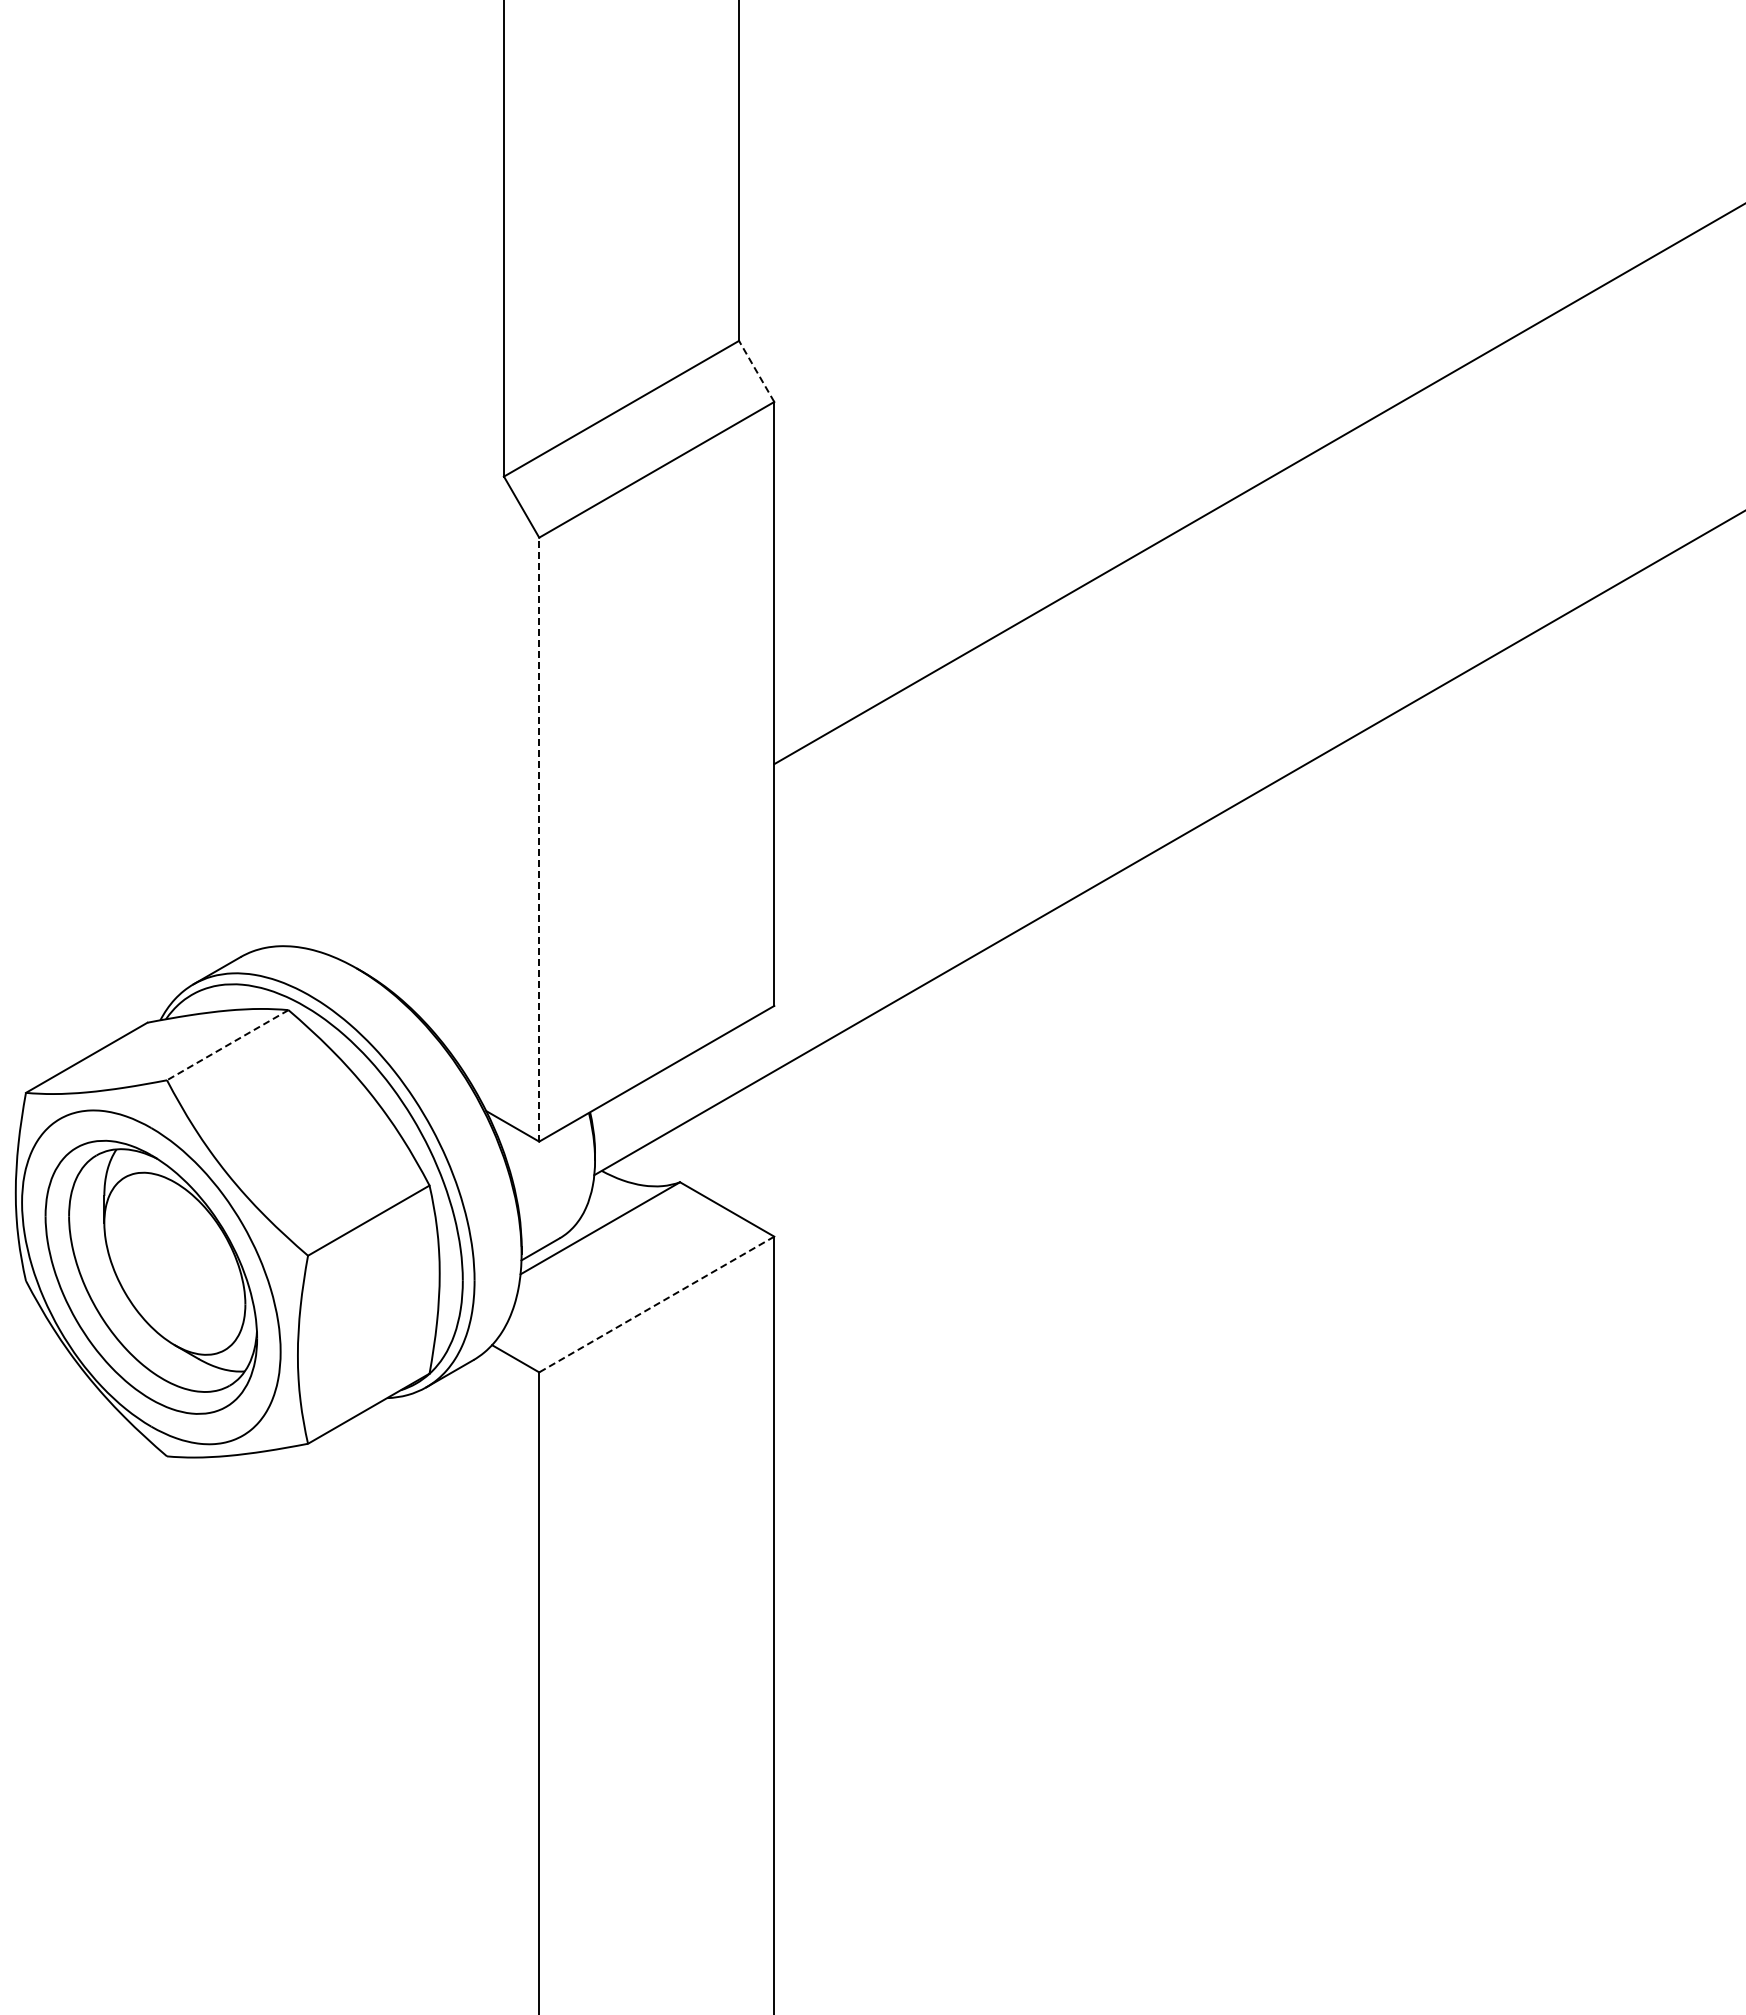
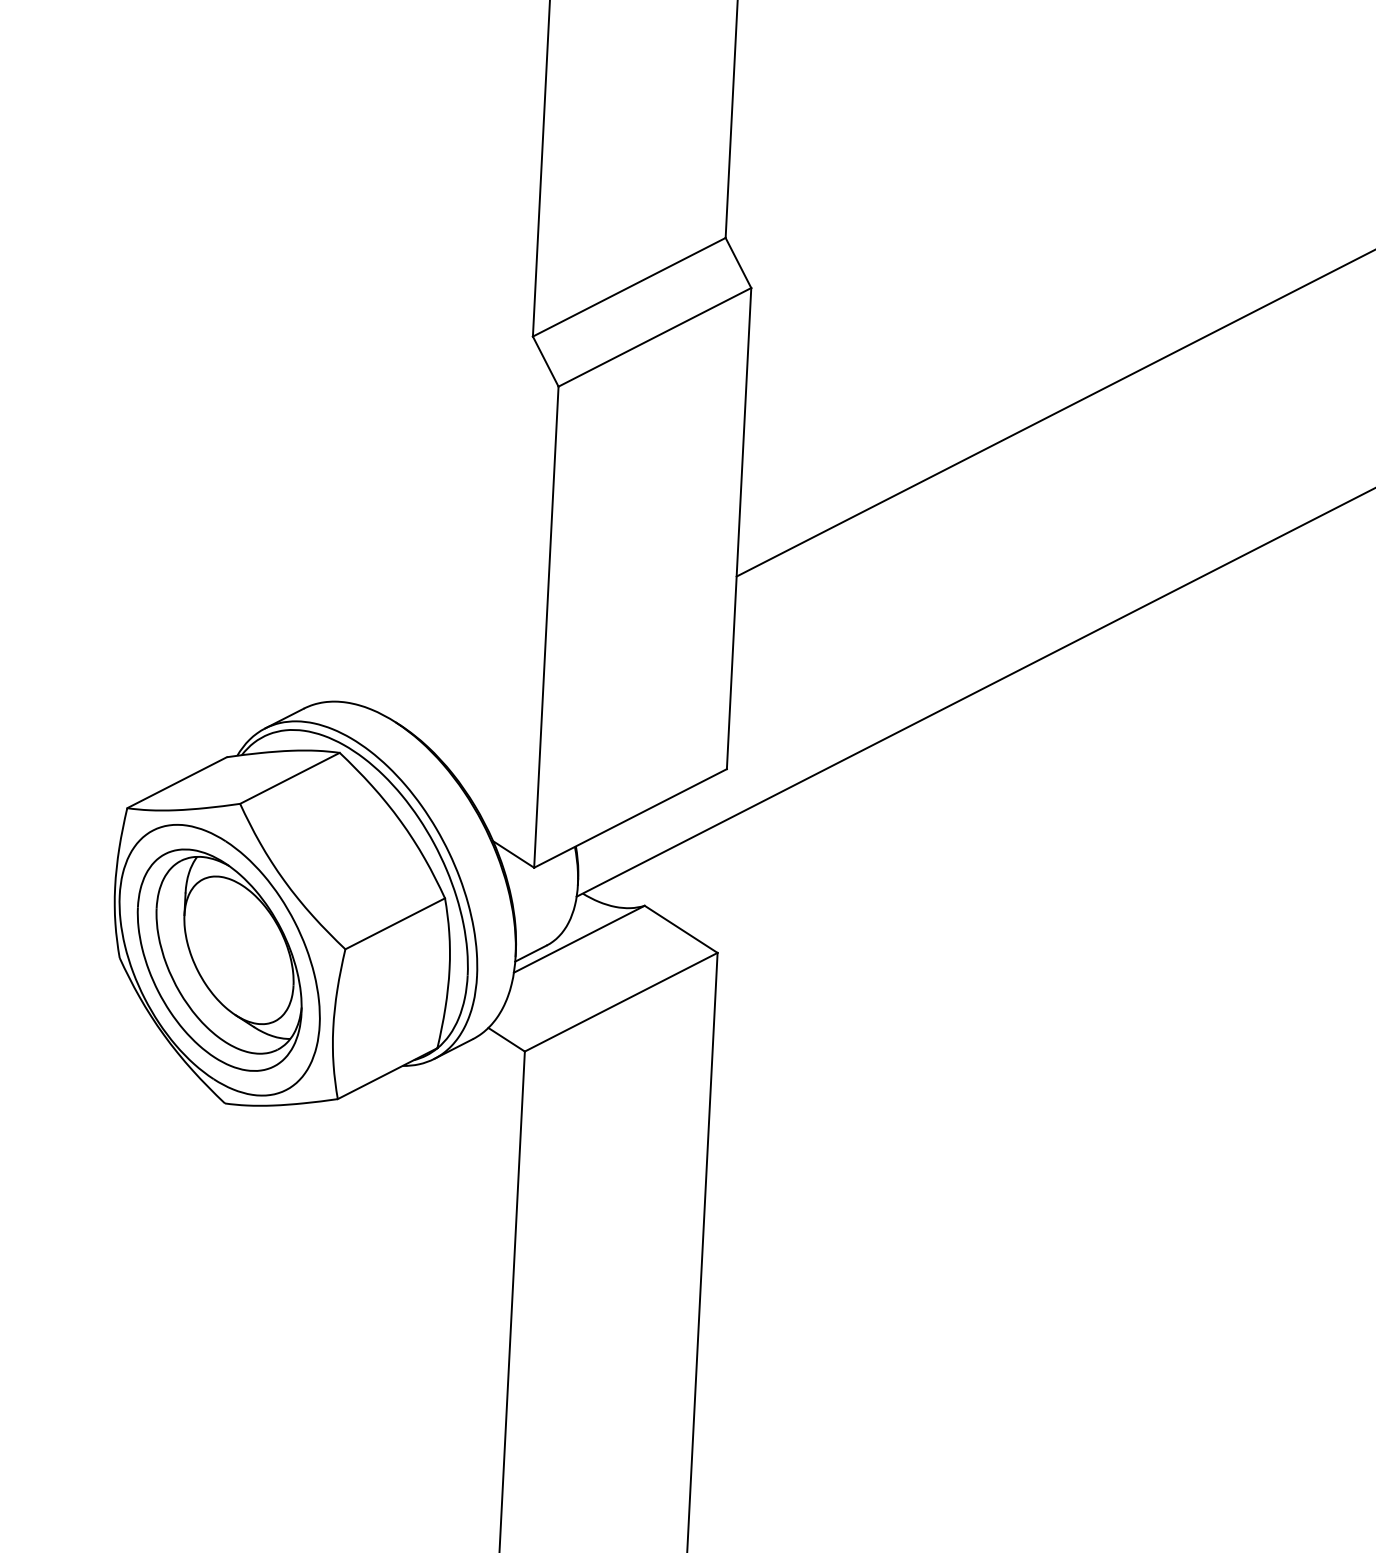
line: (756, 371) -> (738, 263), dashed -> solid
line: (539, 839) -> (546, 627), dashed -> solid
line: (227, 1045) -> (289, 778), dashed -> solid
line: (656, 1304) -> (621, 1002), dashed -> solid

